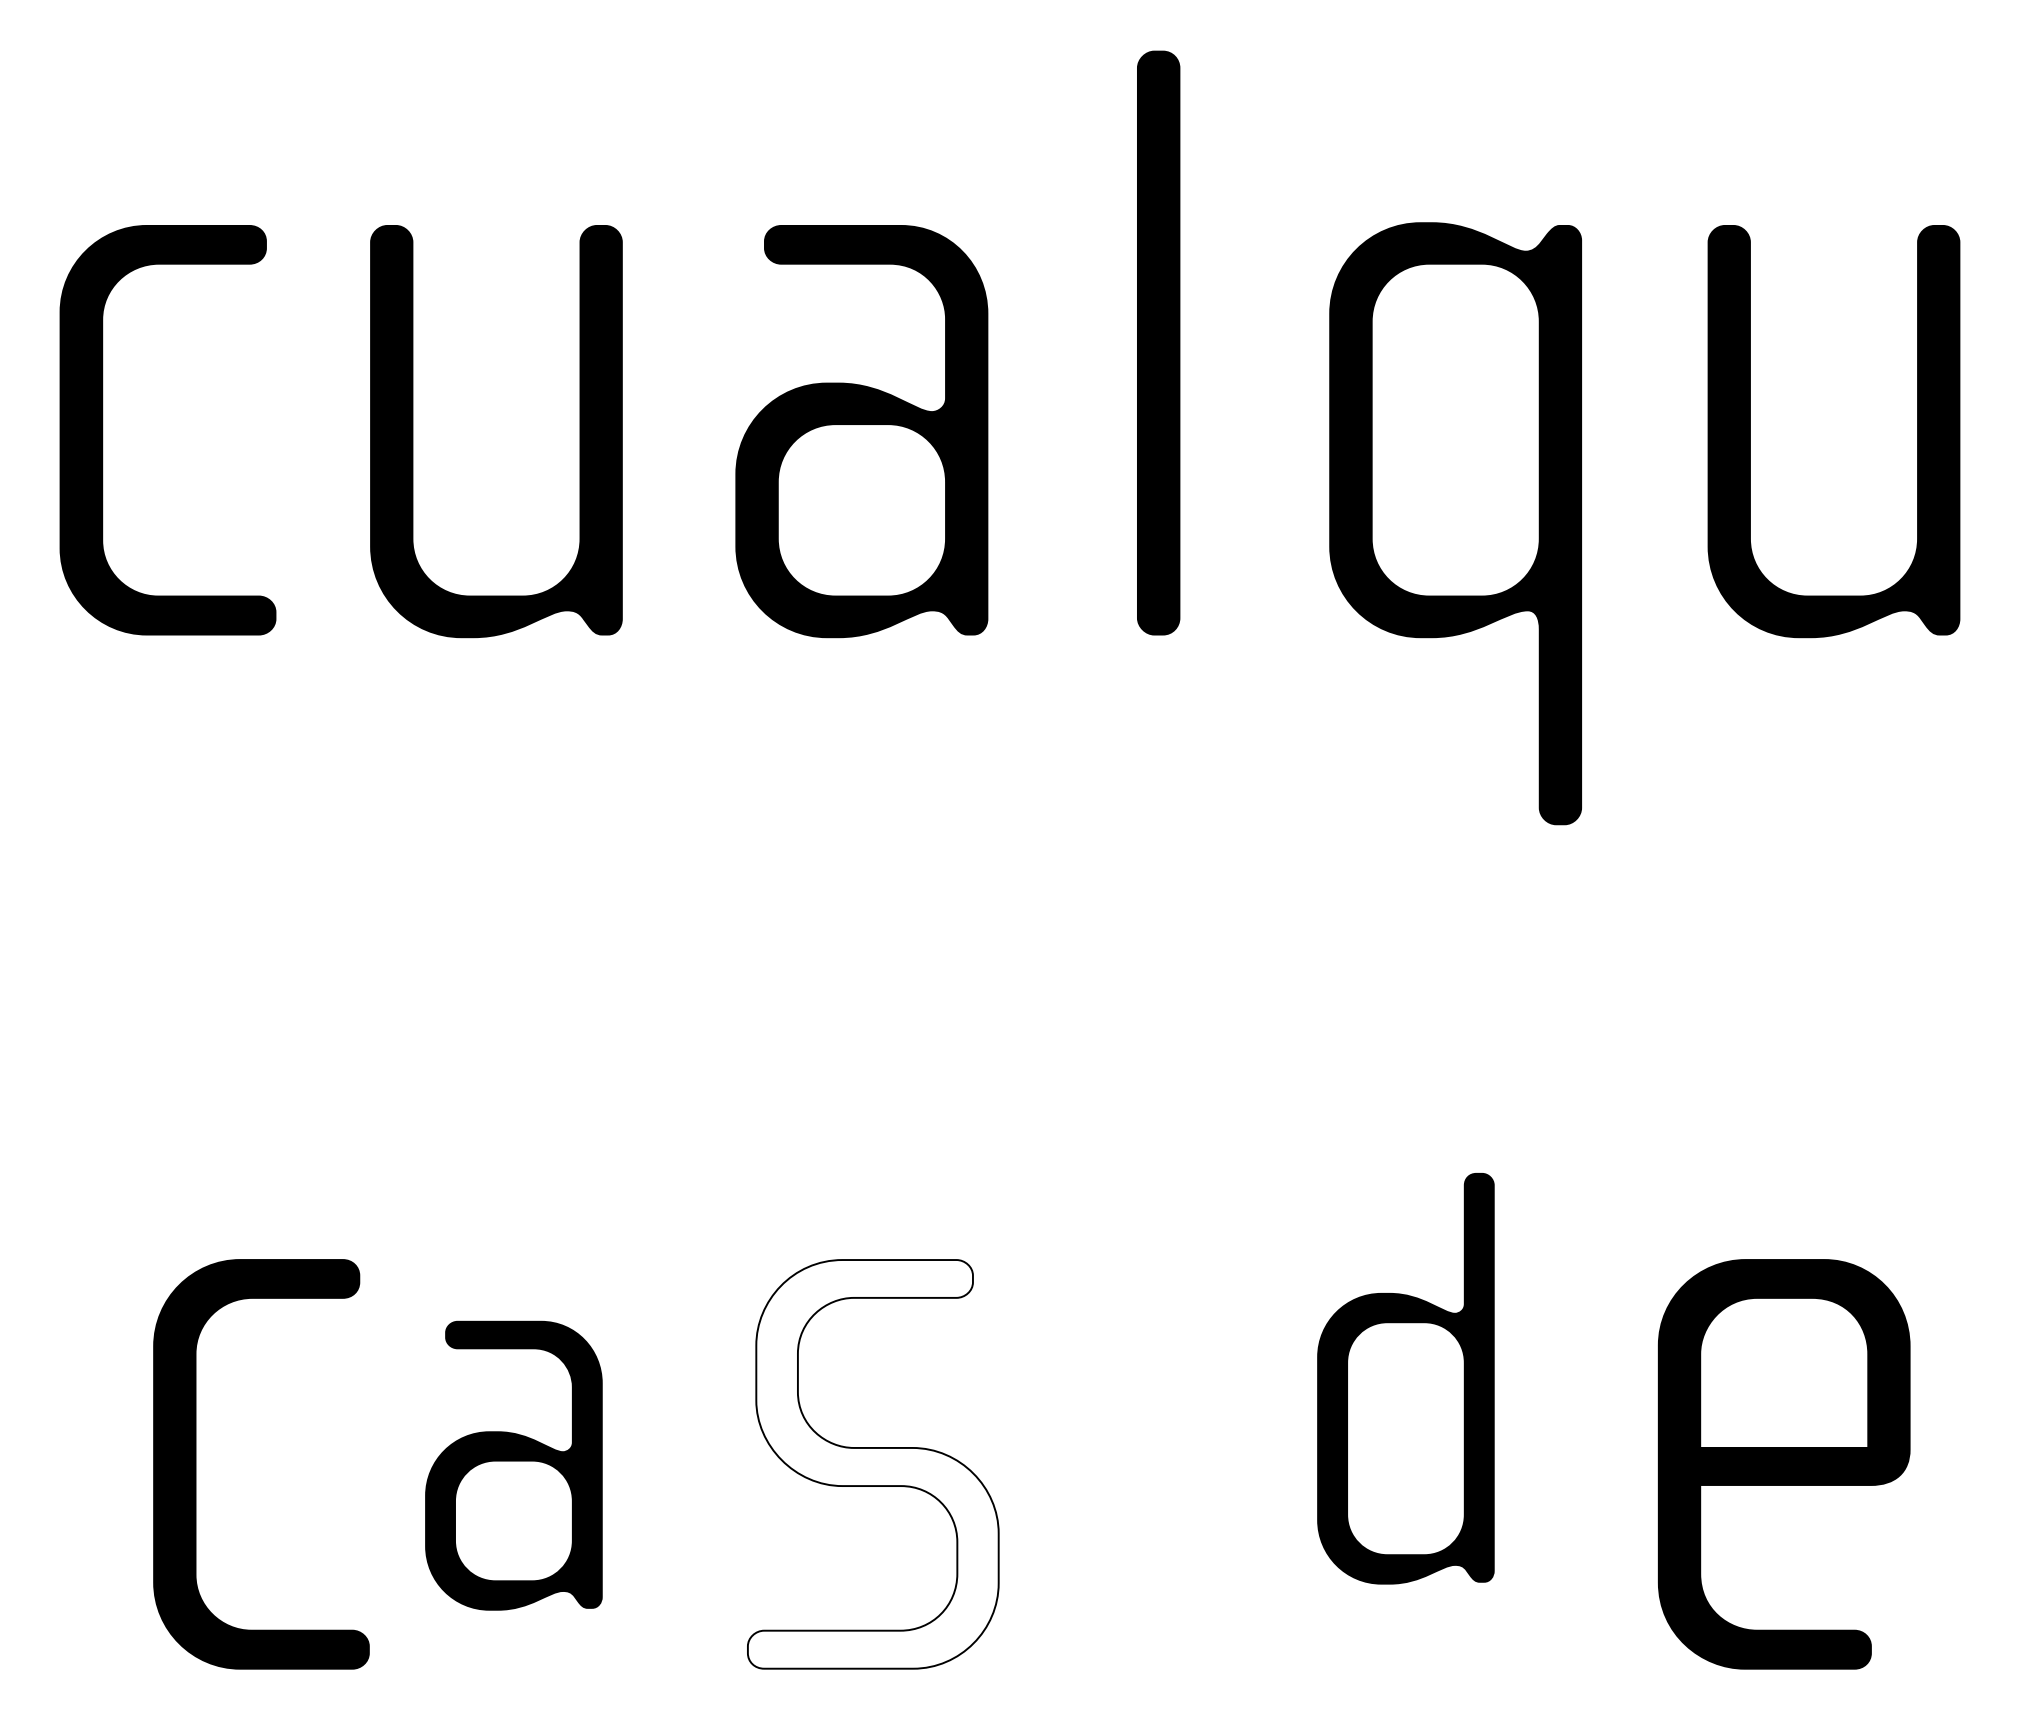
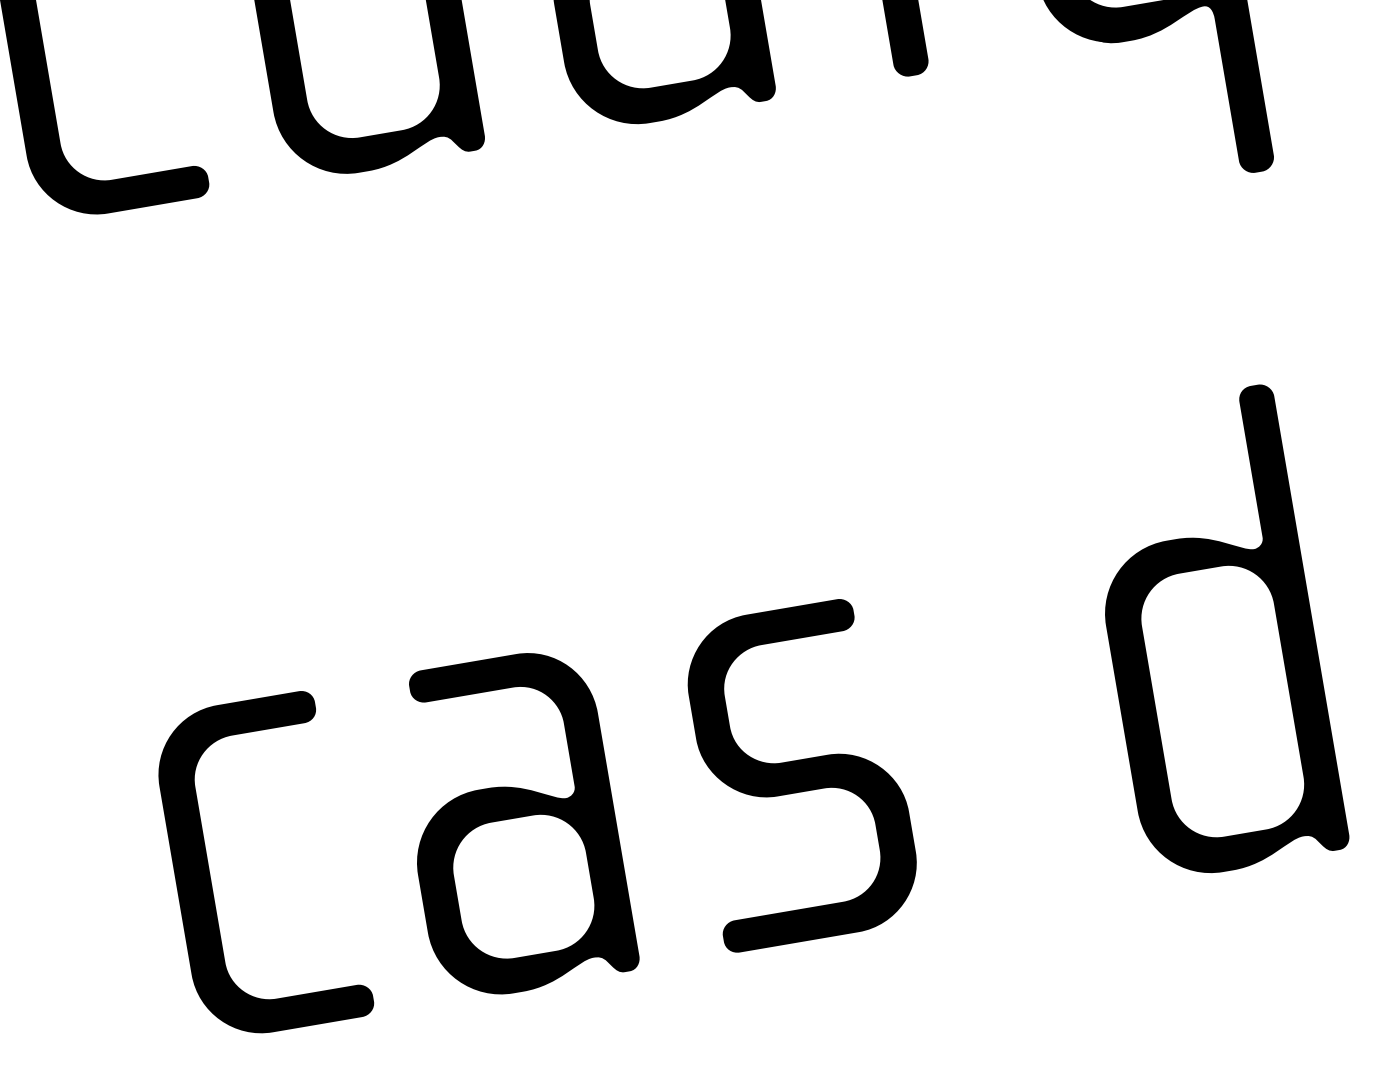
part: (1405, 1378) -> (1210, 633), size x1.43
part: (196, 1464) -> (210, 874), moved
fill: (872, 1464) -> (798, 774), added
part: (513, 1465) -> (512, 823), size x1.43

